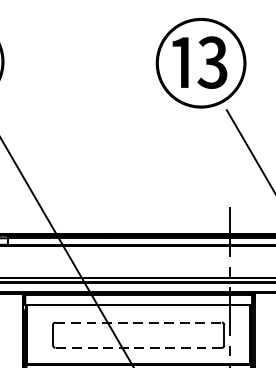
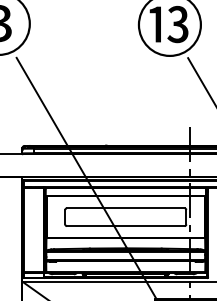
line: (138, 322) -> (125, 208), dashed -> solid
line: (138, 348) -> (125, 226), dashed -> solid

